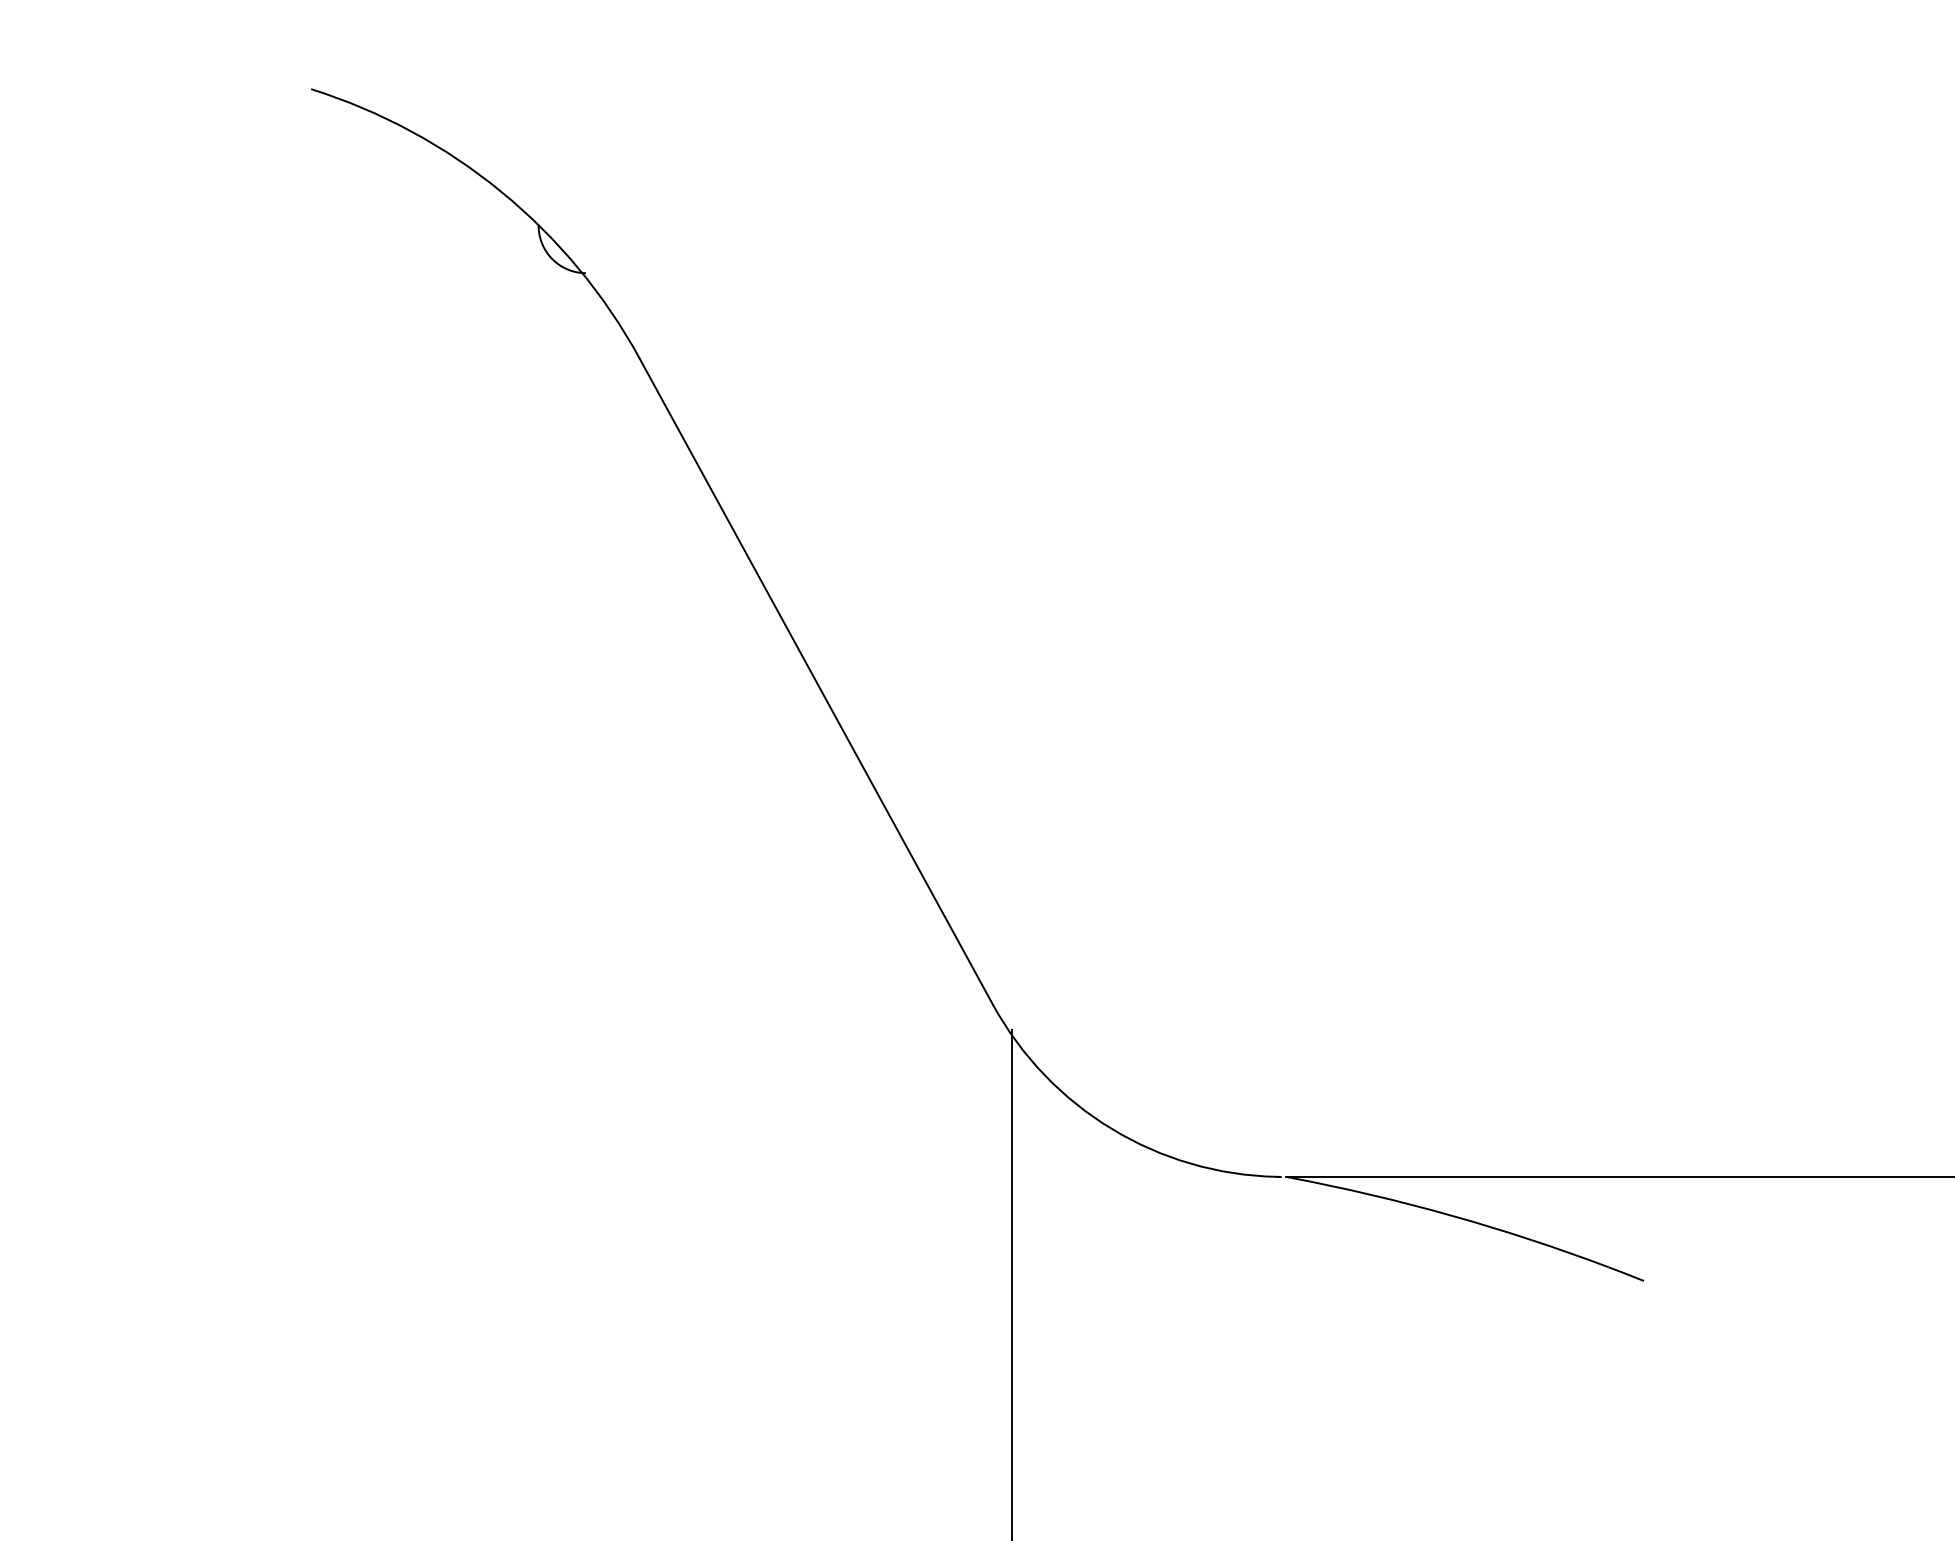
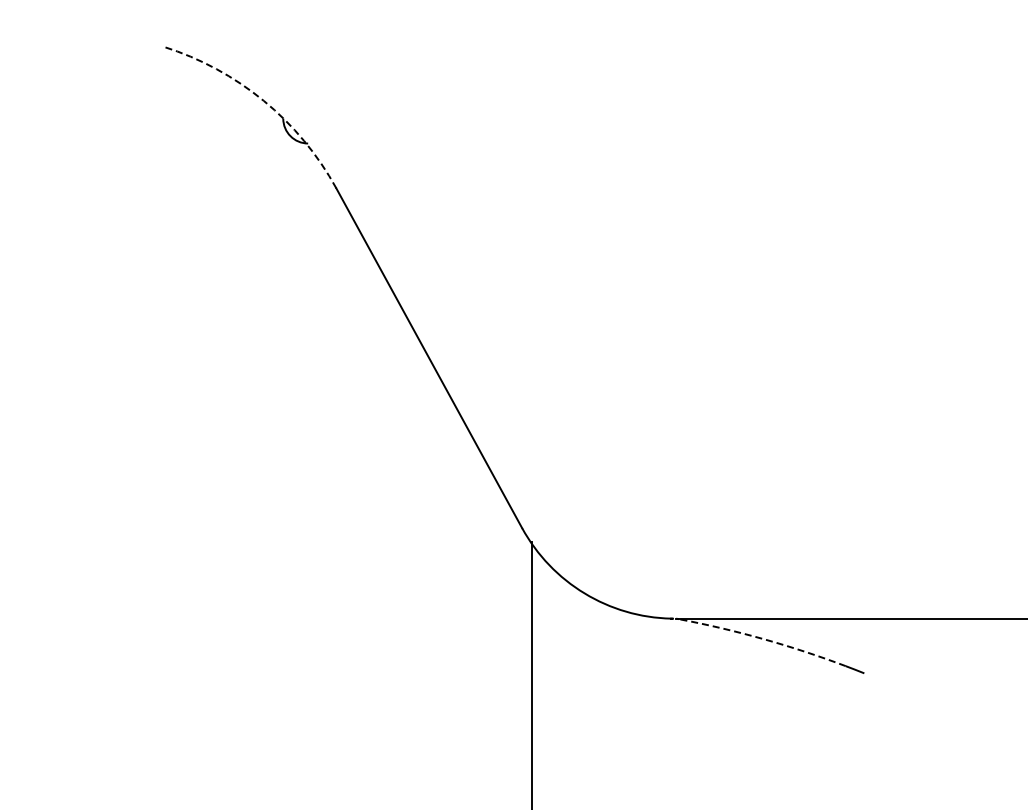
arc: (501, 191) -> (263, 100), solid -> dashed
arc: (1452, 1216) -> (763, 639), solid -> dashed

